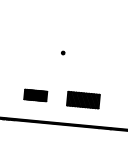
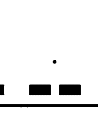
part: (34, 95) -> (39, 89), size x1.43

